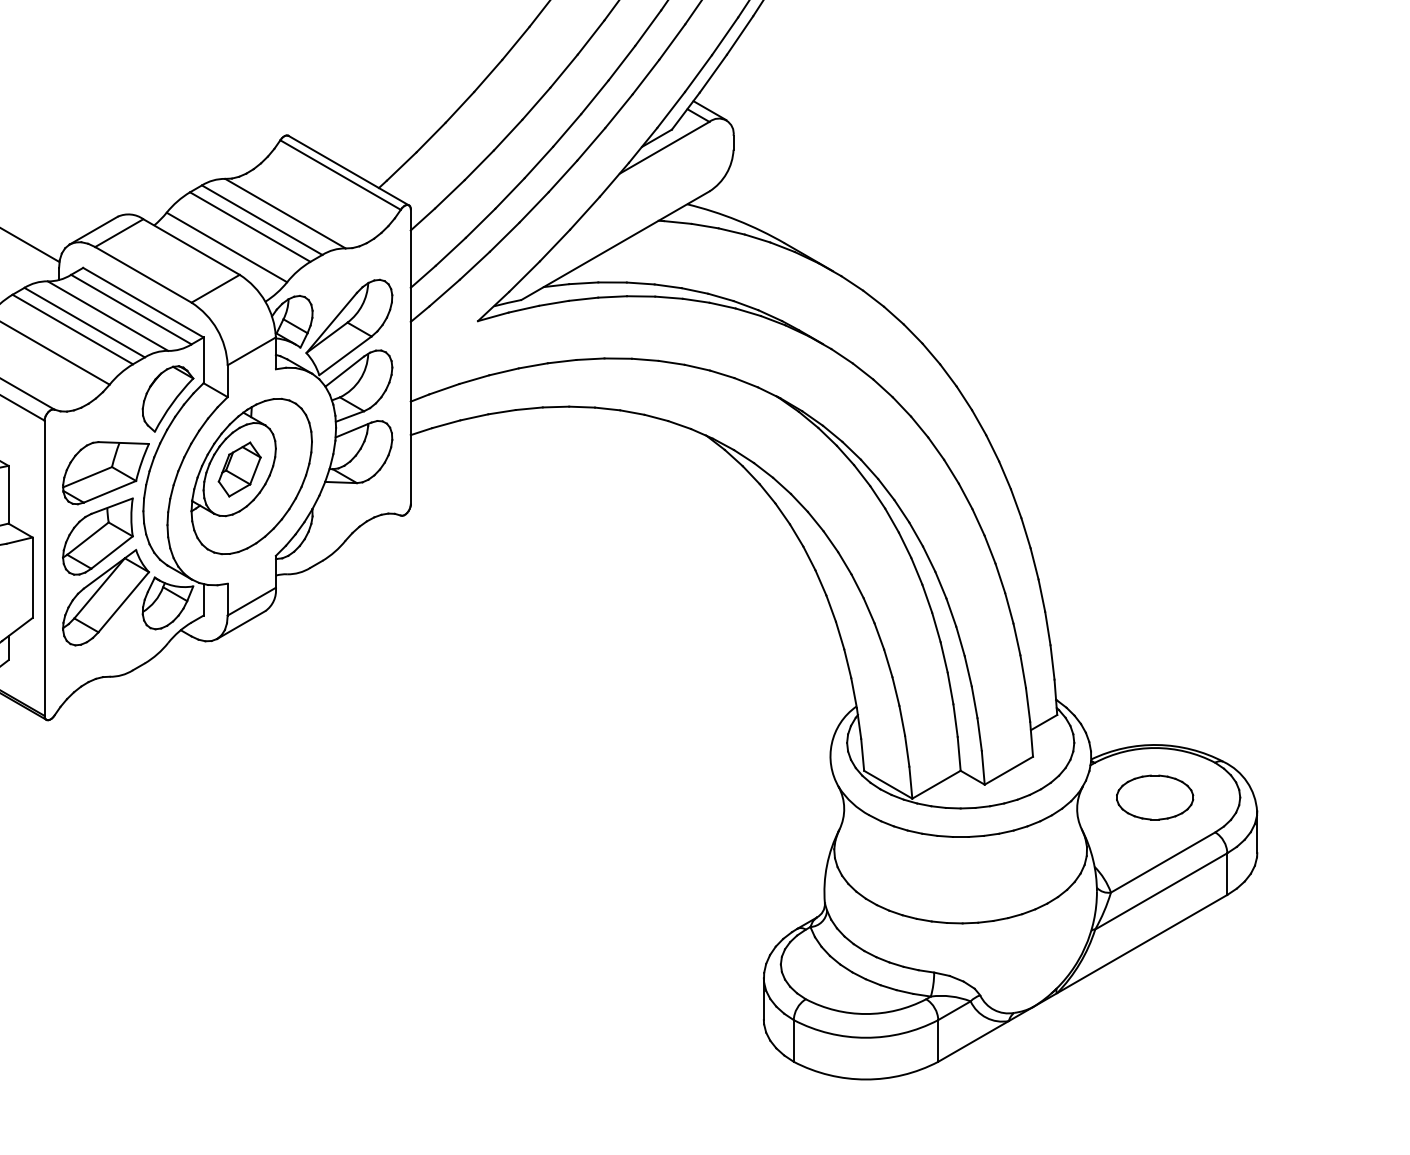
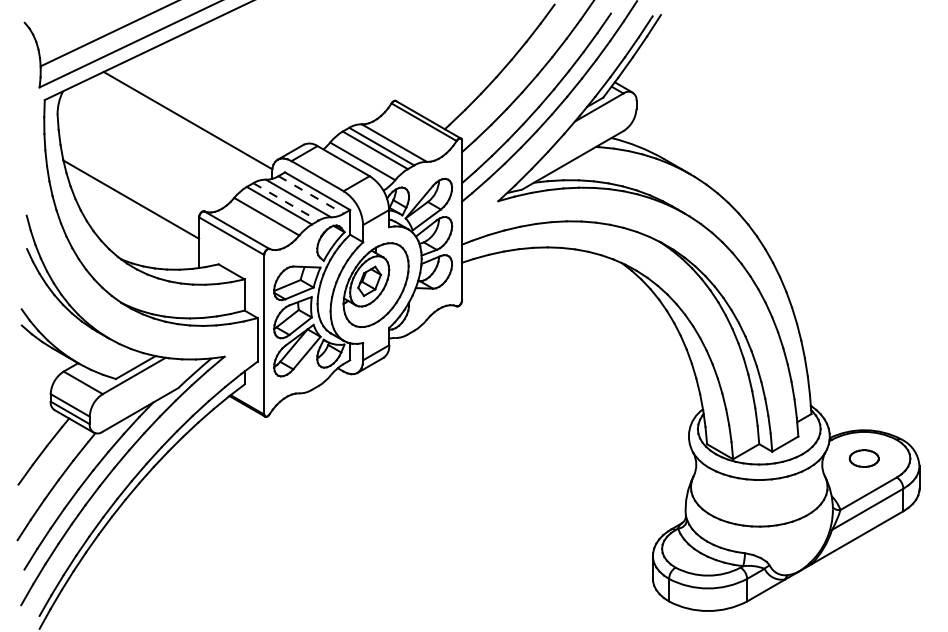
line: (132, 308) -> (311, 194), solid -> dashed
line: (84, 323) -> (285, 202), solid -> dashed
part: (1153, 797) -> (863, 458), size x0.7

